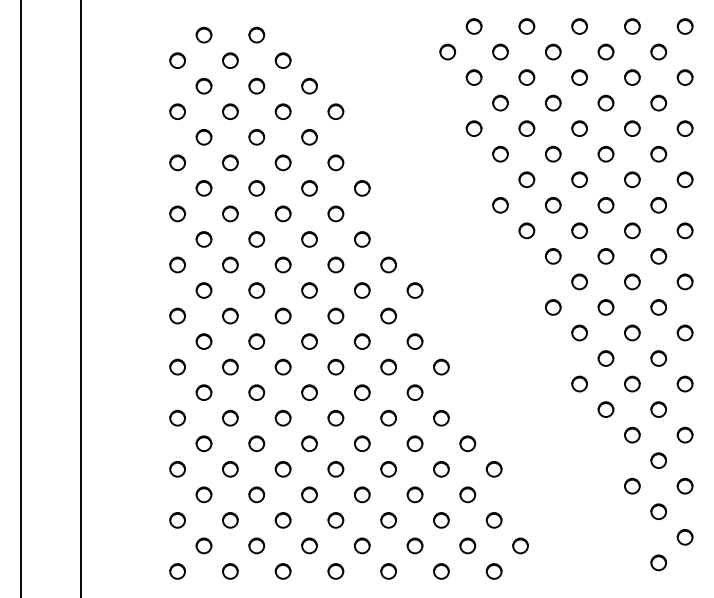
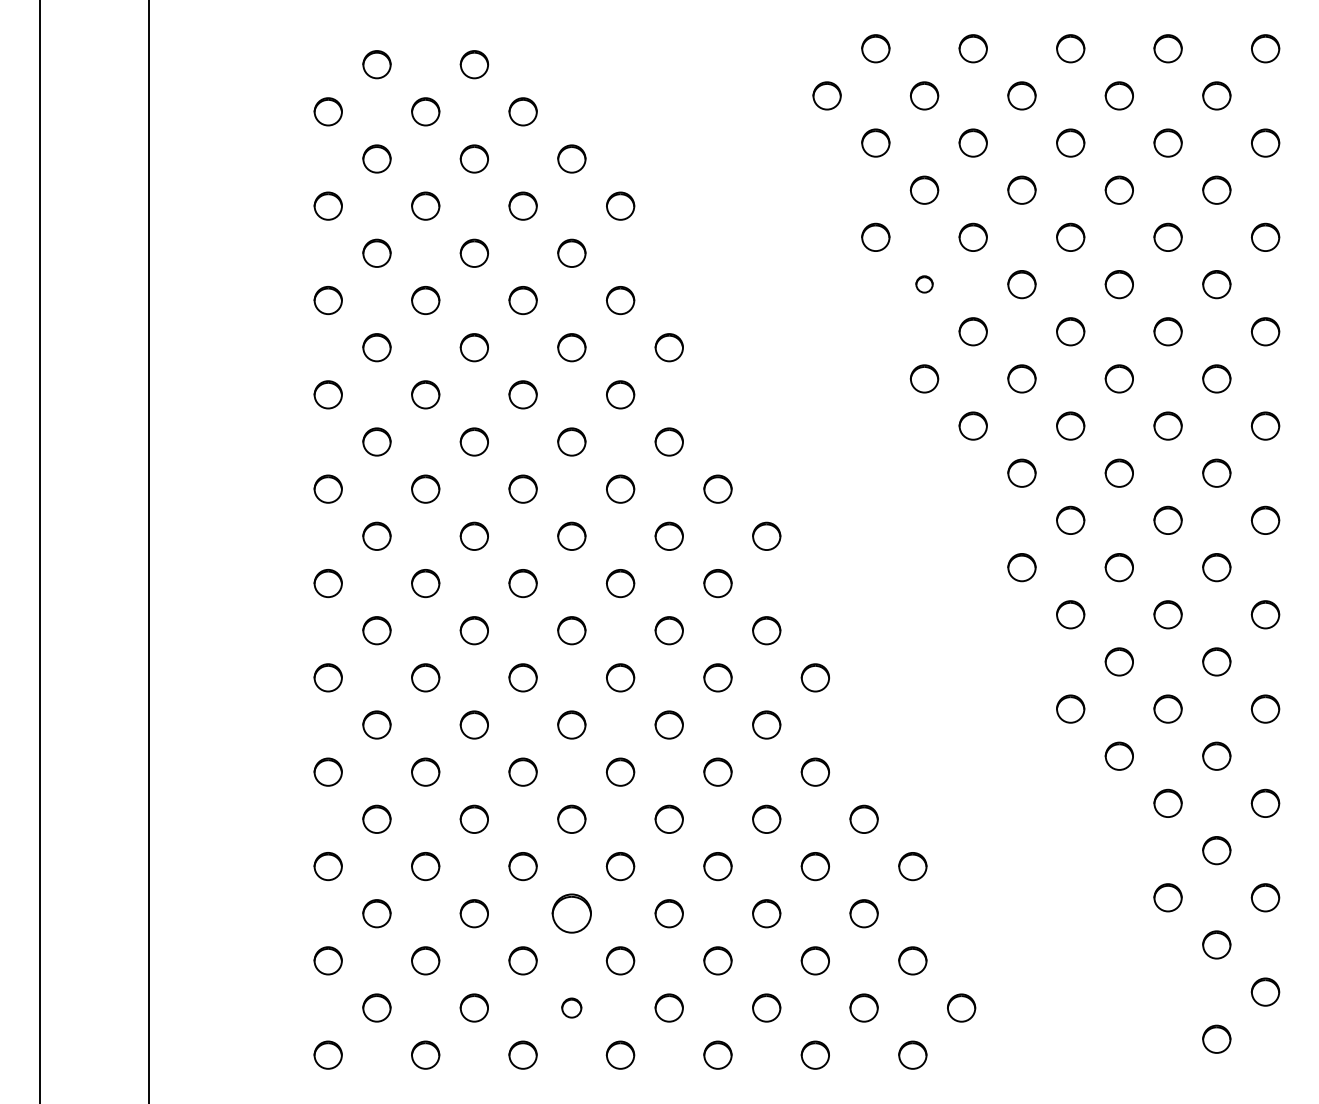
part: (500, 153) -> (924, 283), size x0.6
part: (309, 494) -> (571, 913), size x1.4
part: (309, 545) -> (571, 1007), size x0.7

